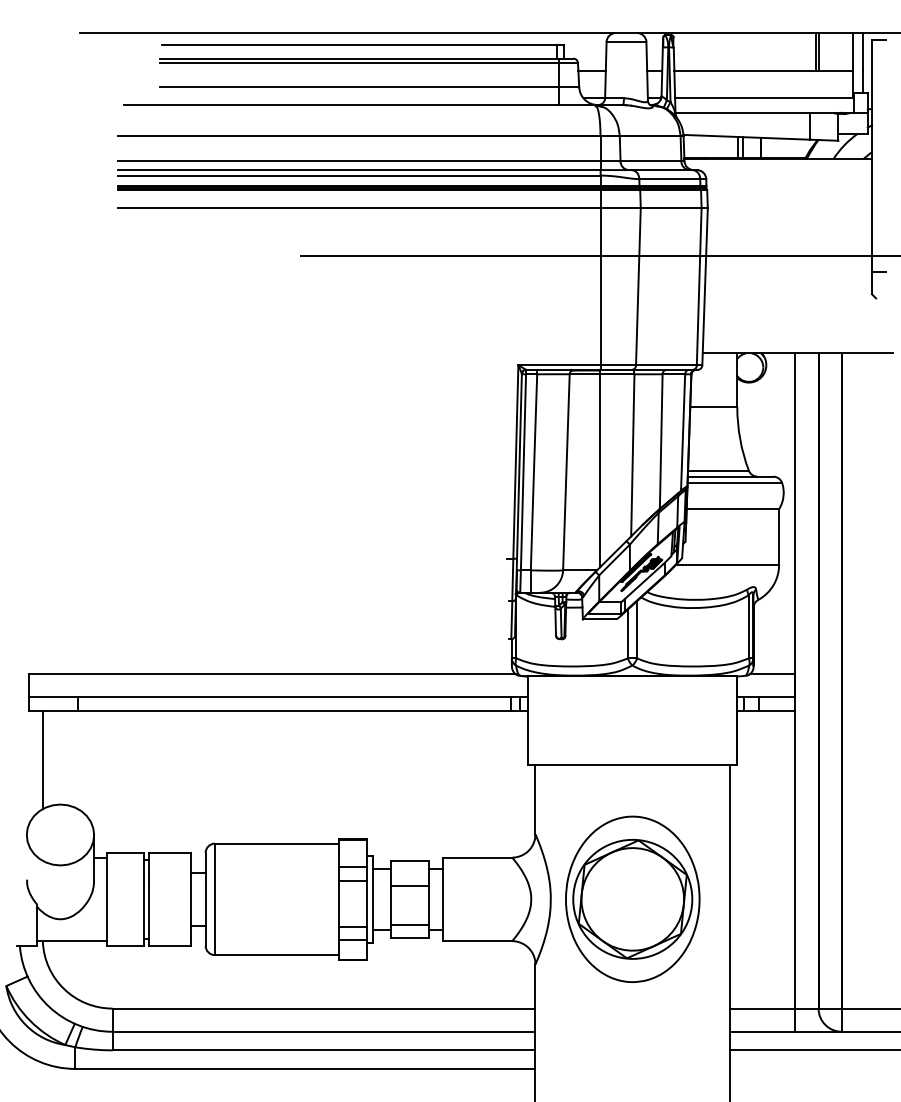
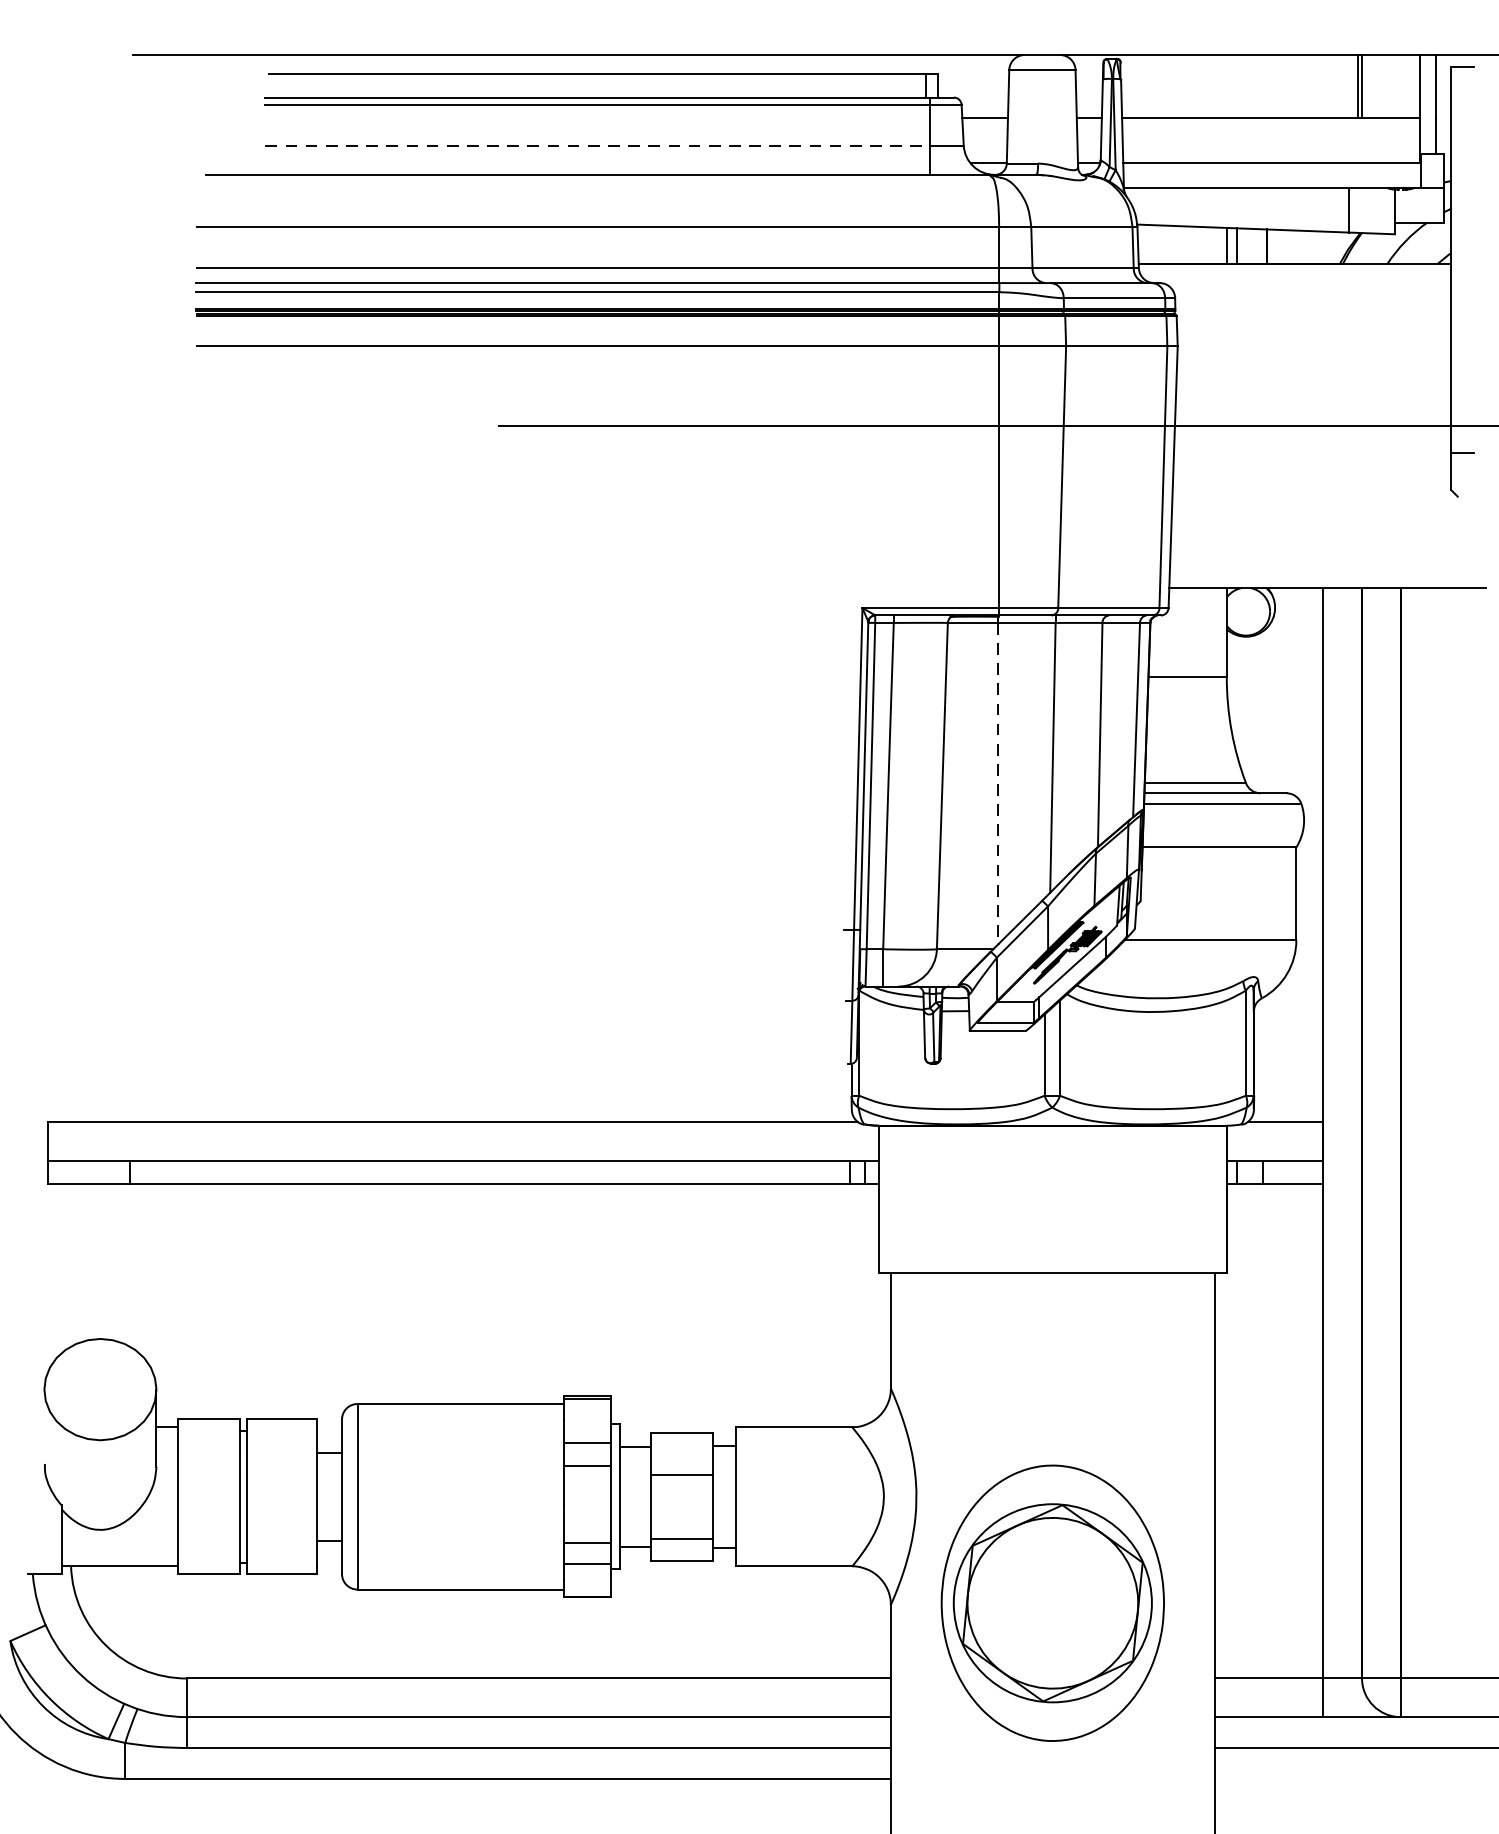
line: (359, 87) -> (598, 145), solid -> dashed
line: (600, 470) -> (999, 783), solid -> dashed
line: (42, 760) -> (70, 1265), removed
part: (632, 898) -> (1052, 1601), moved

